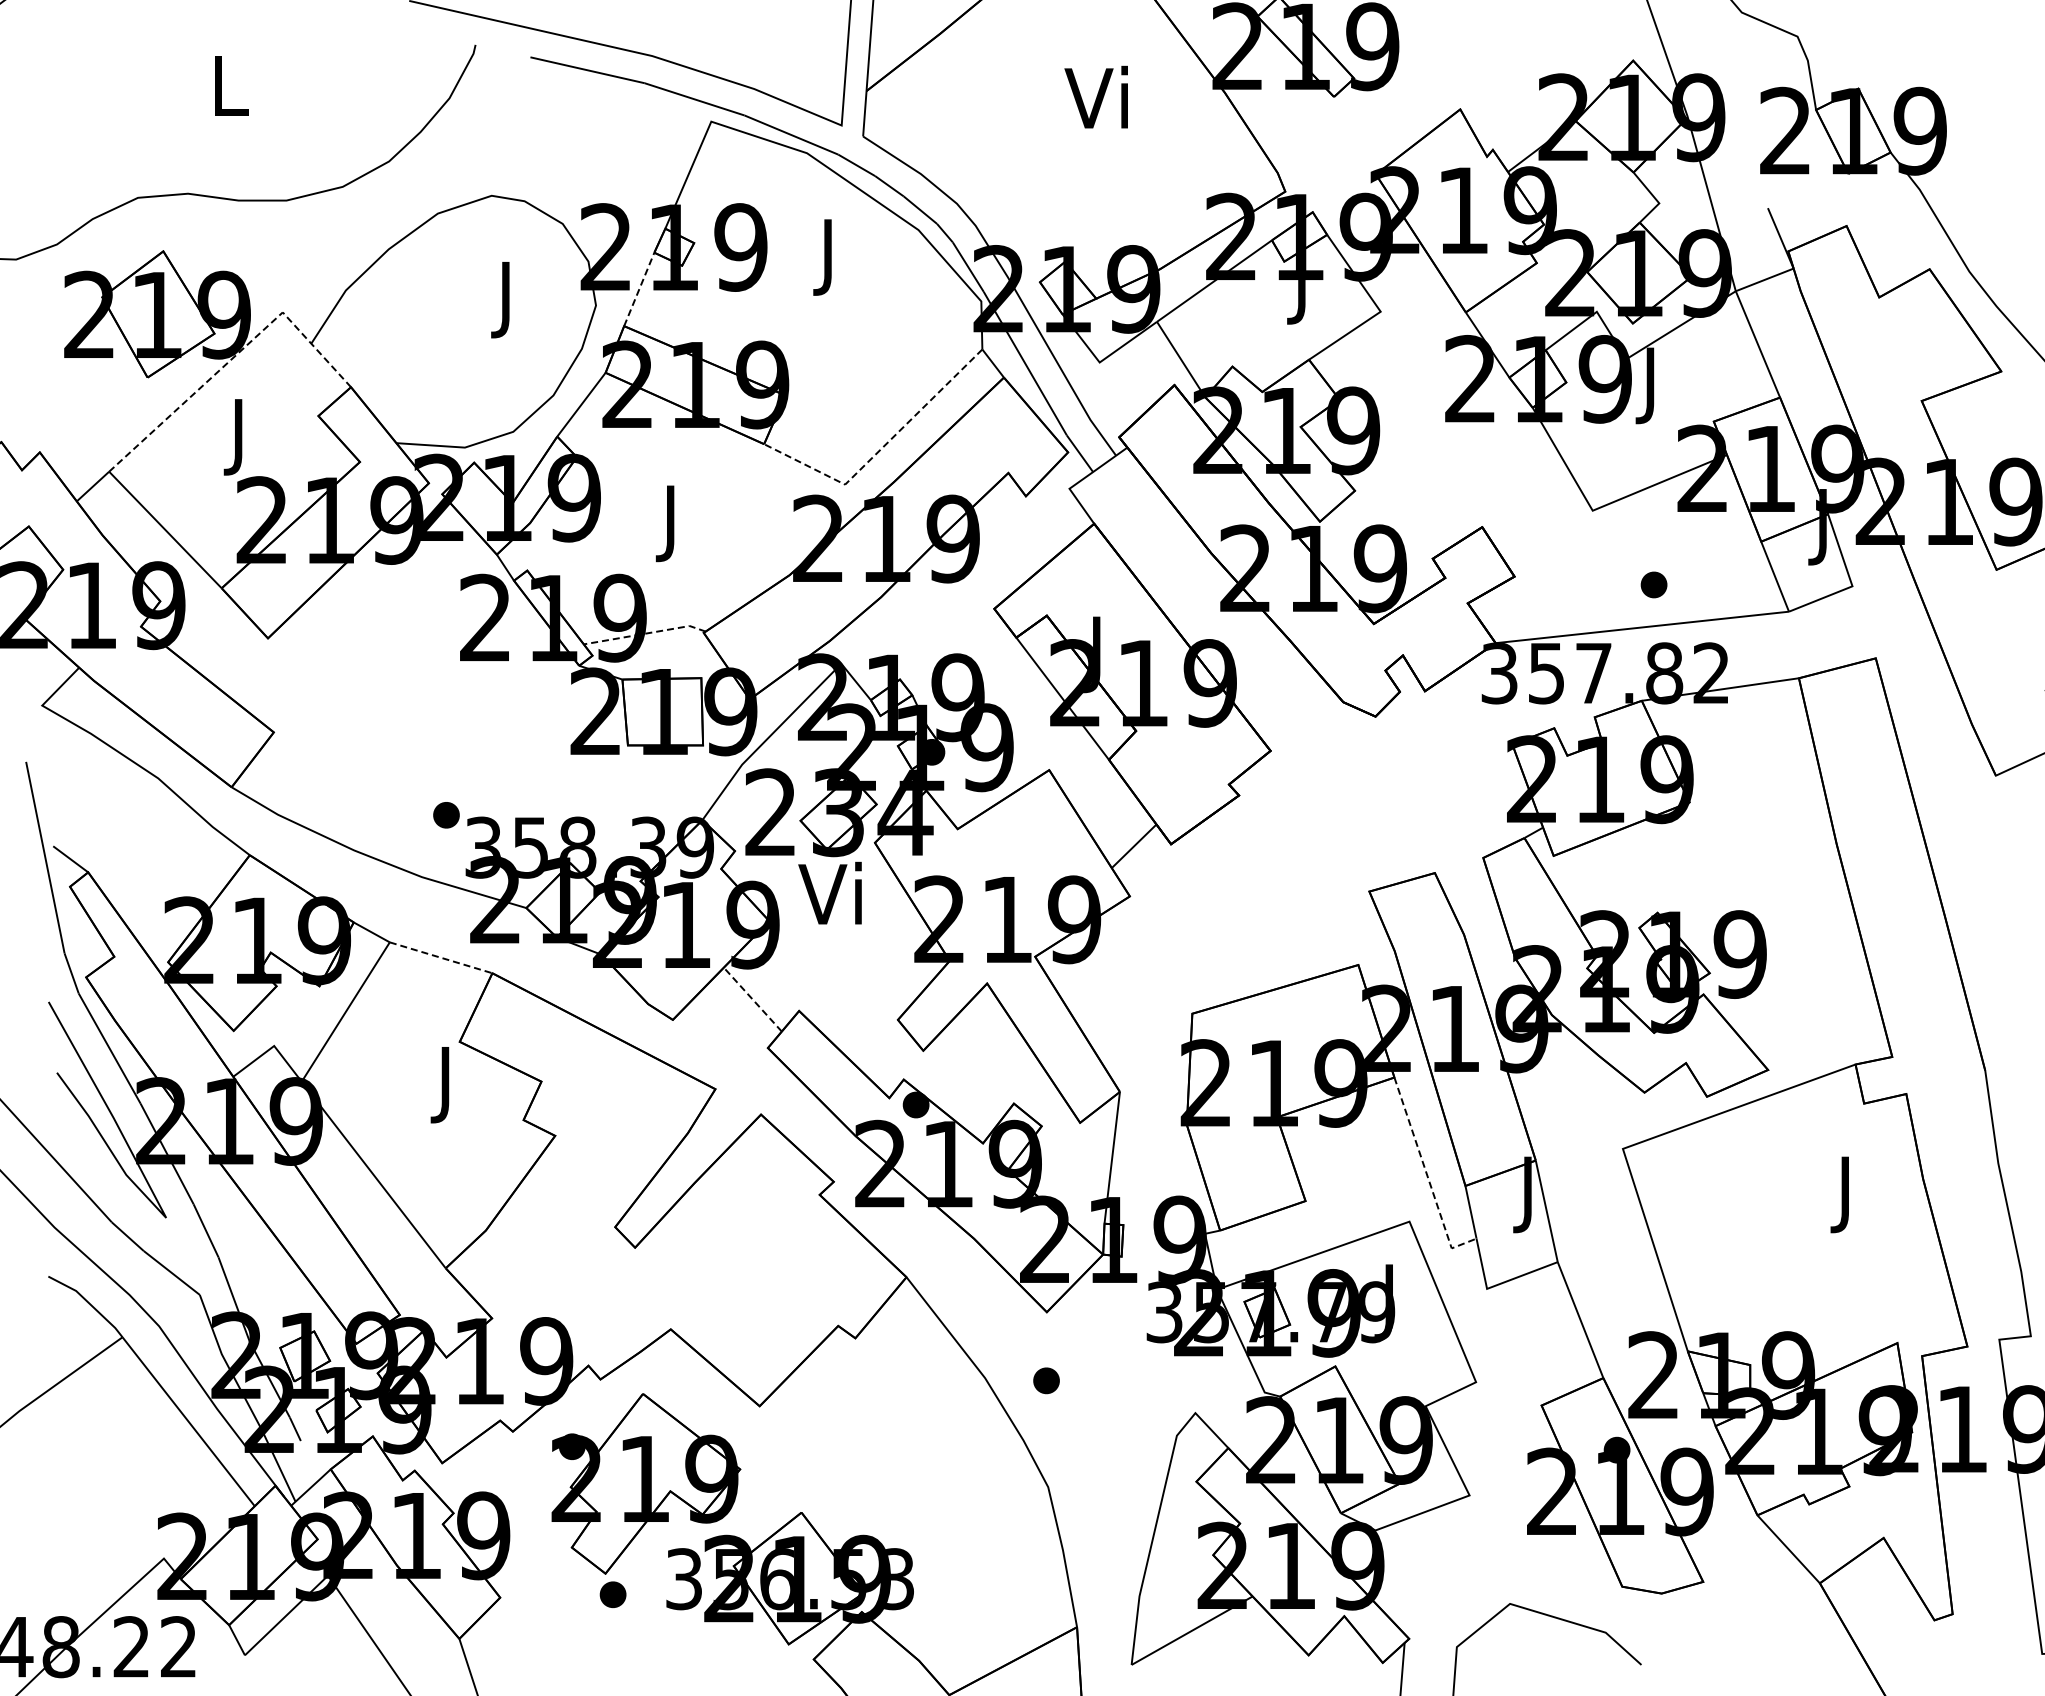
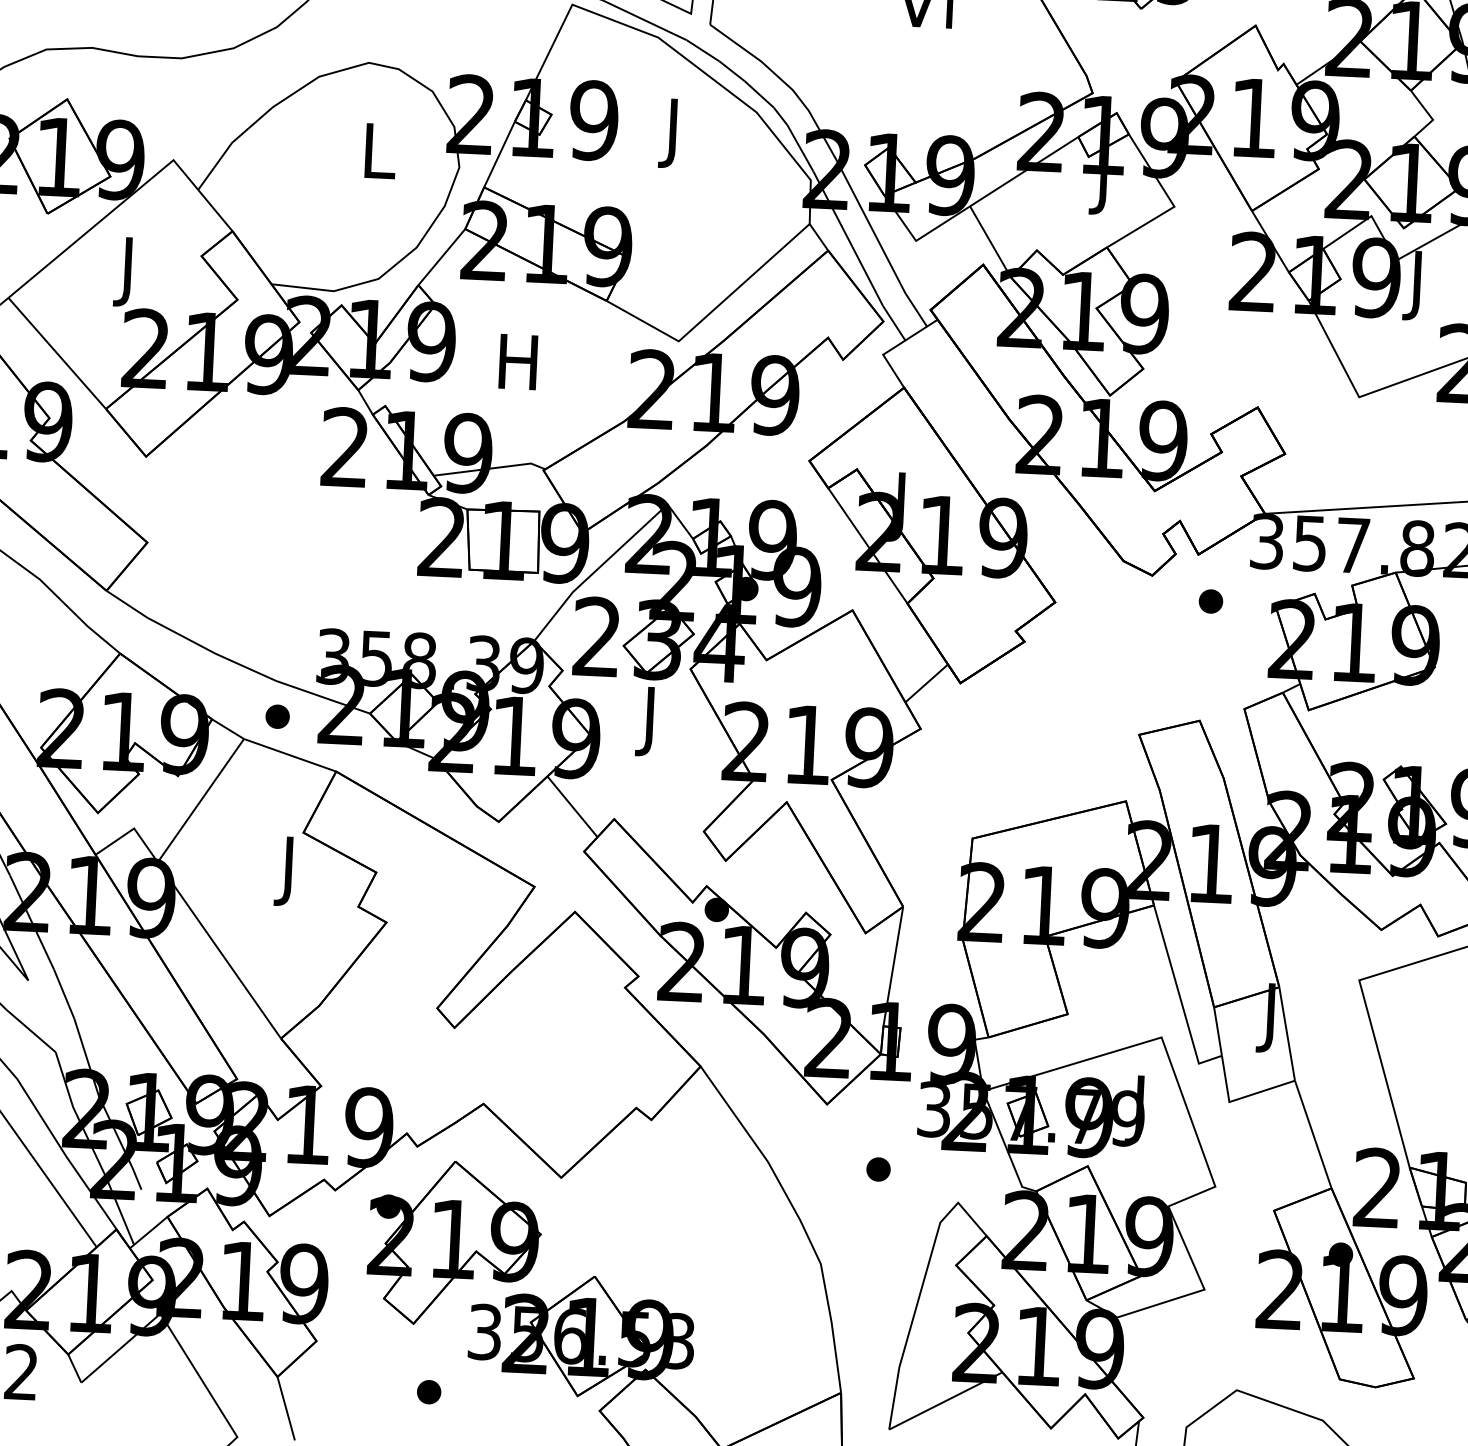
line: (639, 289) -> (499, 154), dashed -> solid
text: (508, 300) -> (379, 159), J -> L
line: (234, 356) -> (127, 198), dashed -> solid
line: (880, 449) -> (712, 310), dashed -> solid
text: (670, 523) -> (517, 369), J -> H
part: (1653, 584) -> (1210, 601), moved
line: (645, 633) -> (490, 468), dashed -> solid
part: (446, 815) -> (277, 716), moved
text: (829, 900) -> (646, 719), Vi -> J
line: (441, 957) -> (290, 755), dashed -> solid
line: (752, 999) -> (572, 806), dashed -> solid
line: (1427, 1176) -> (1179, 997), dashed -> solid
part: (1046, 1380) -> (878, 1169), moved
part: (612, 1594) -> (428, 1391), moved

